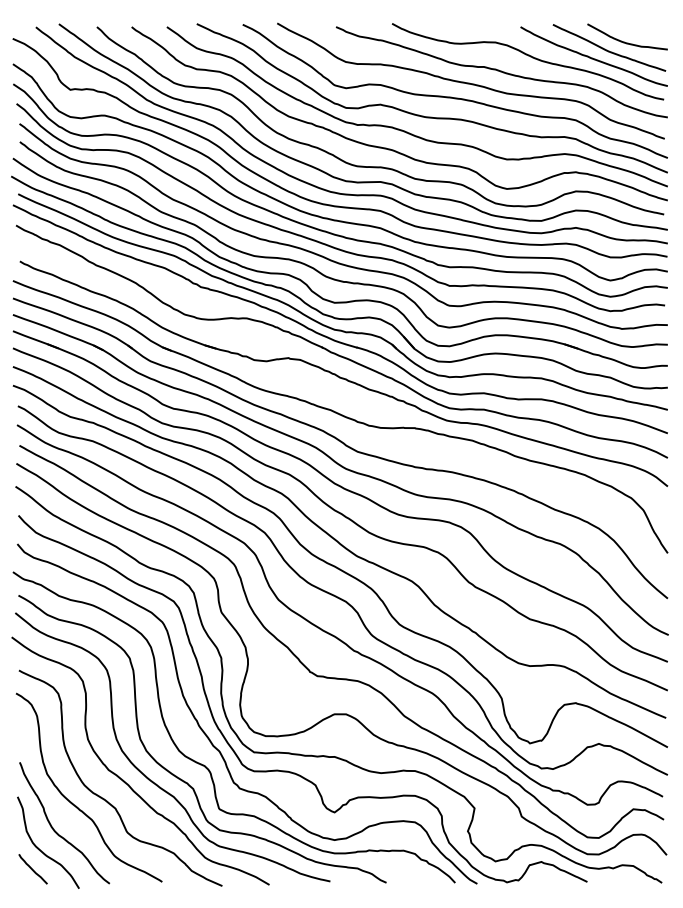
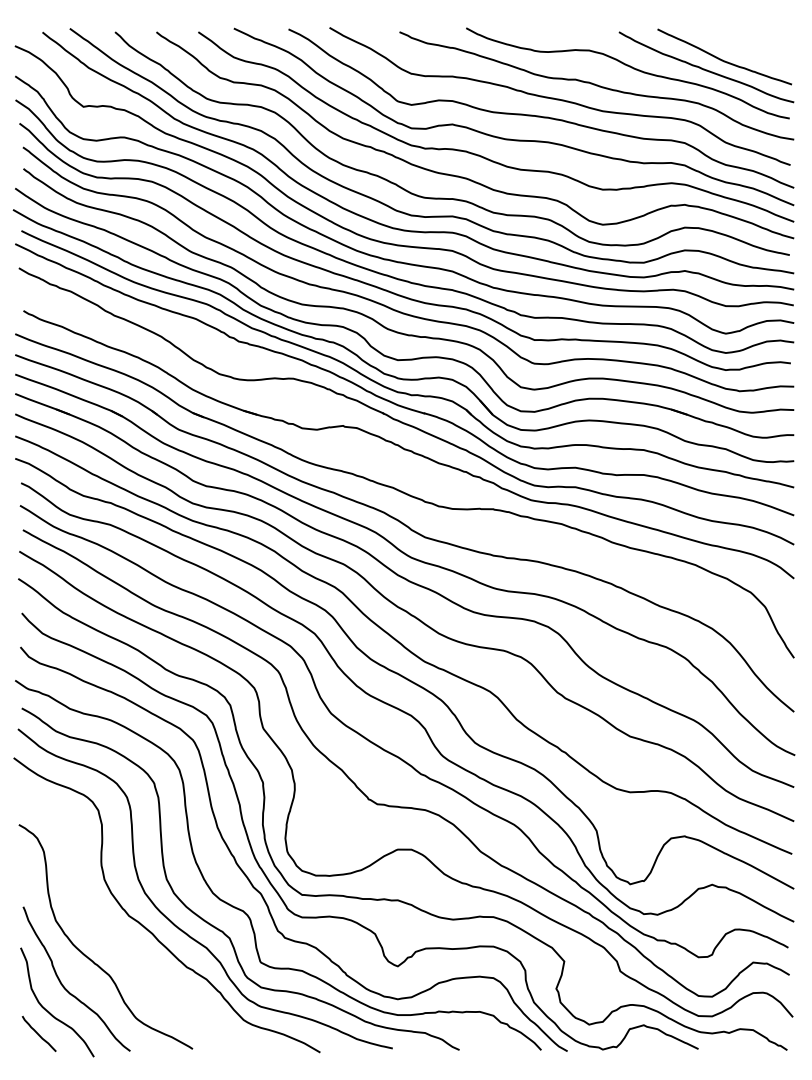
curve: (624, 41) -> (742, 49), removed
curve: (104, 798) -> (124, 949), removed

